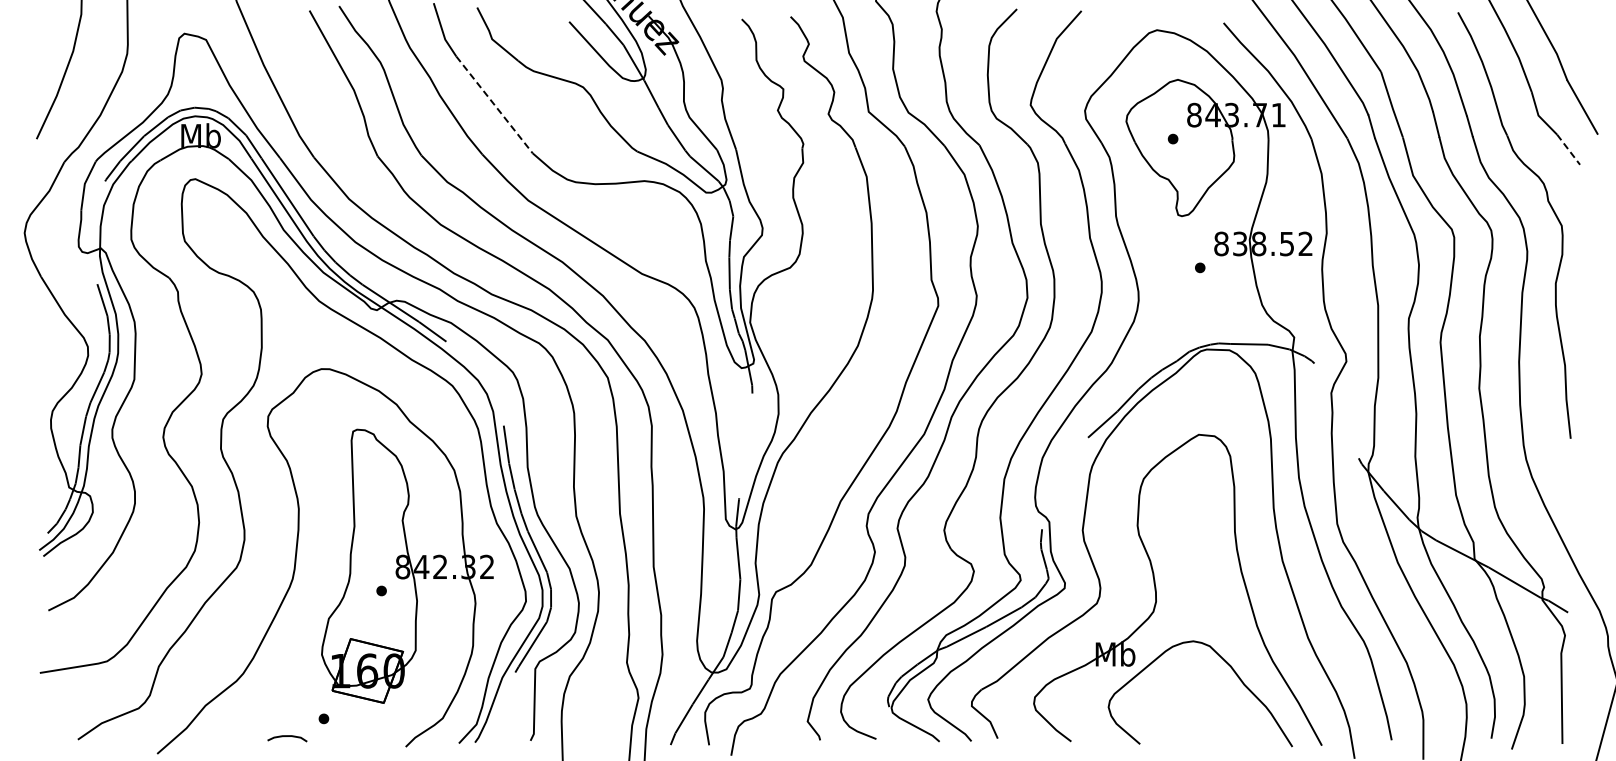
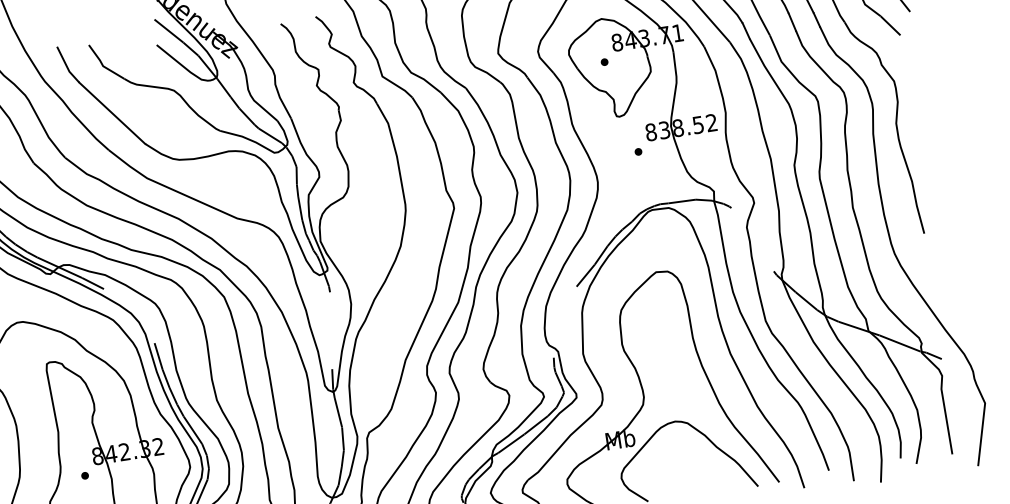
line: (494, 104) -> (112, 112), dashed -> solid
line: (1568, 149) -> (890, 25), dashed -> solid

